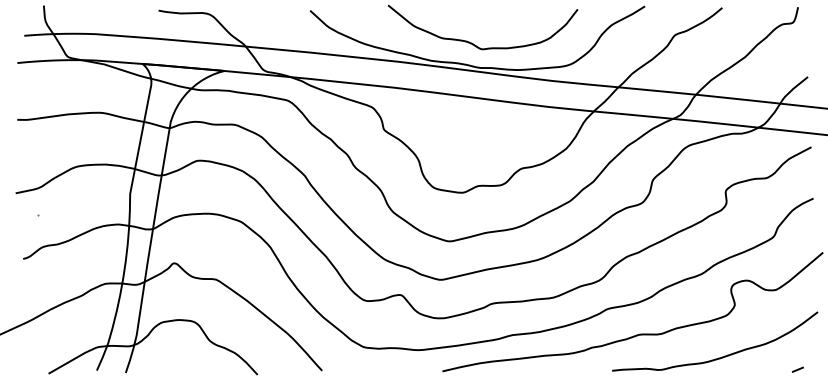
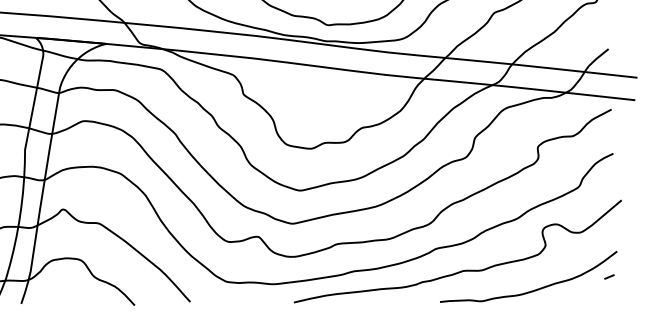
line: (797, 369) -> (609, 276), moved

